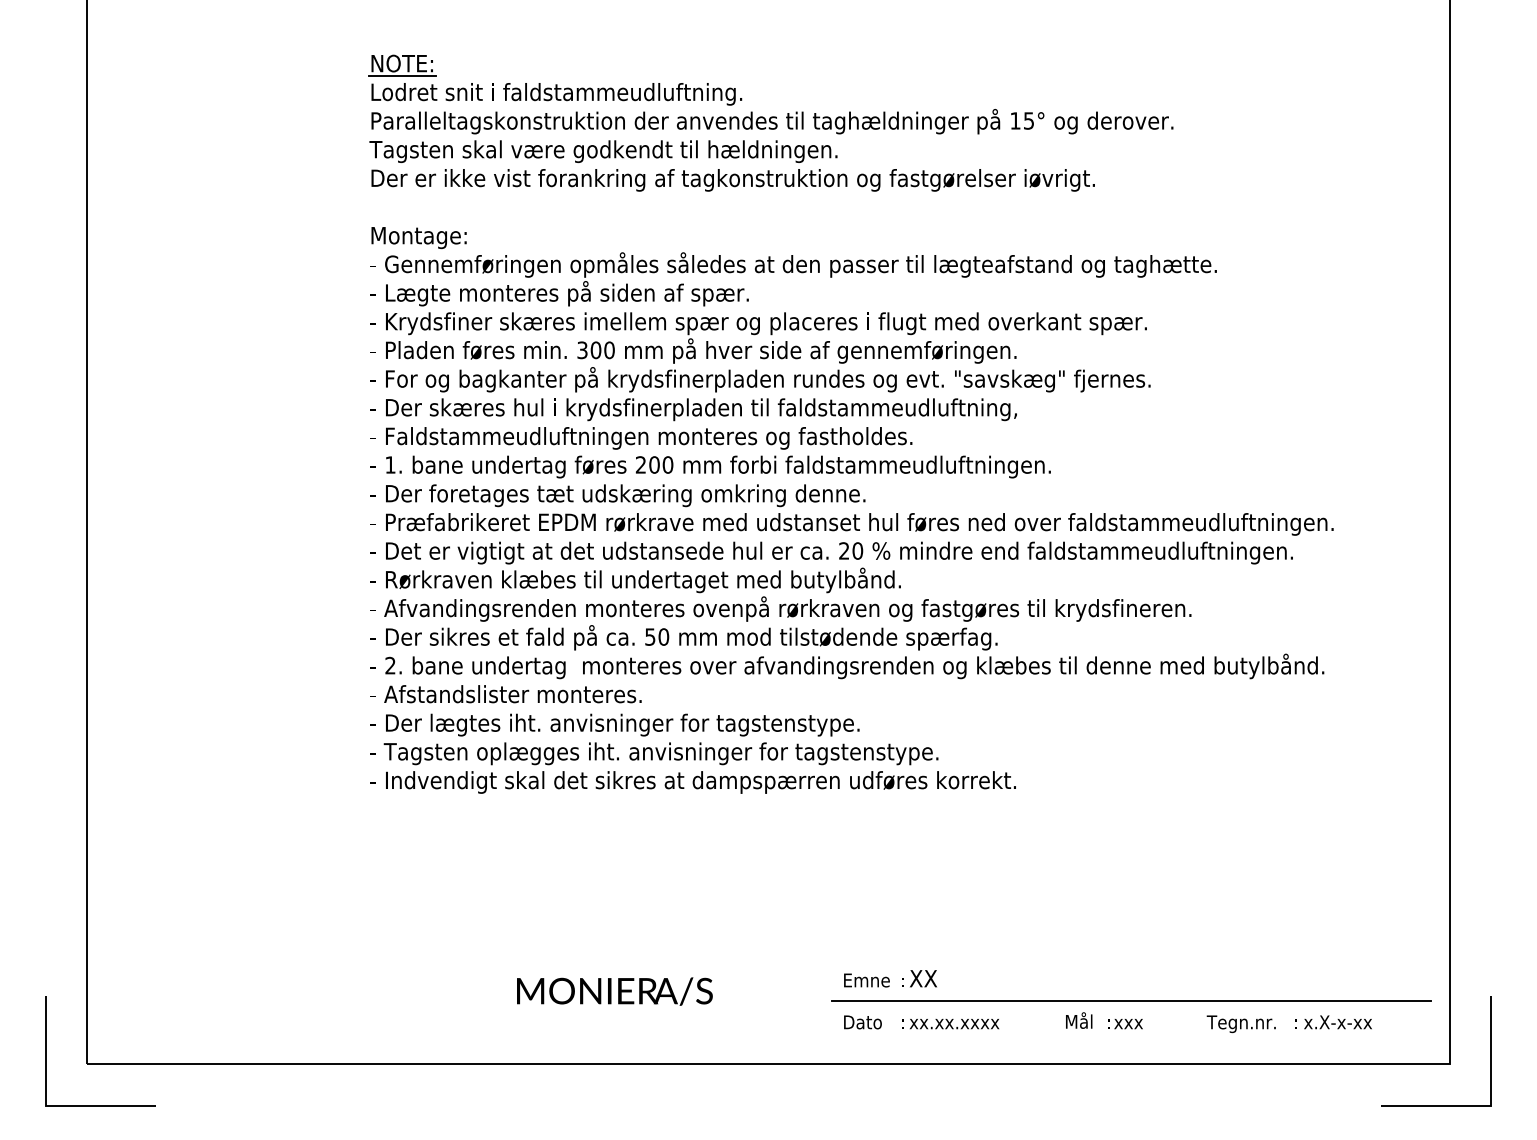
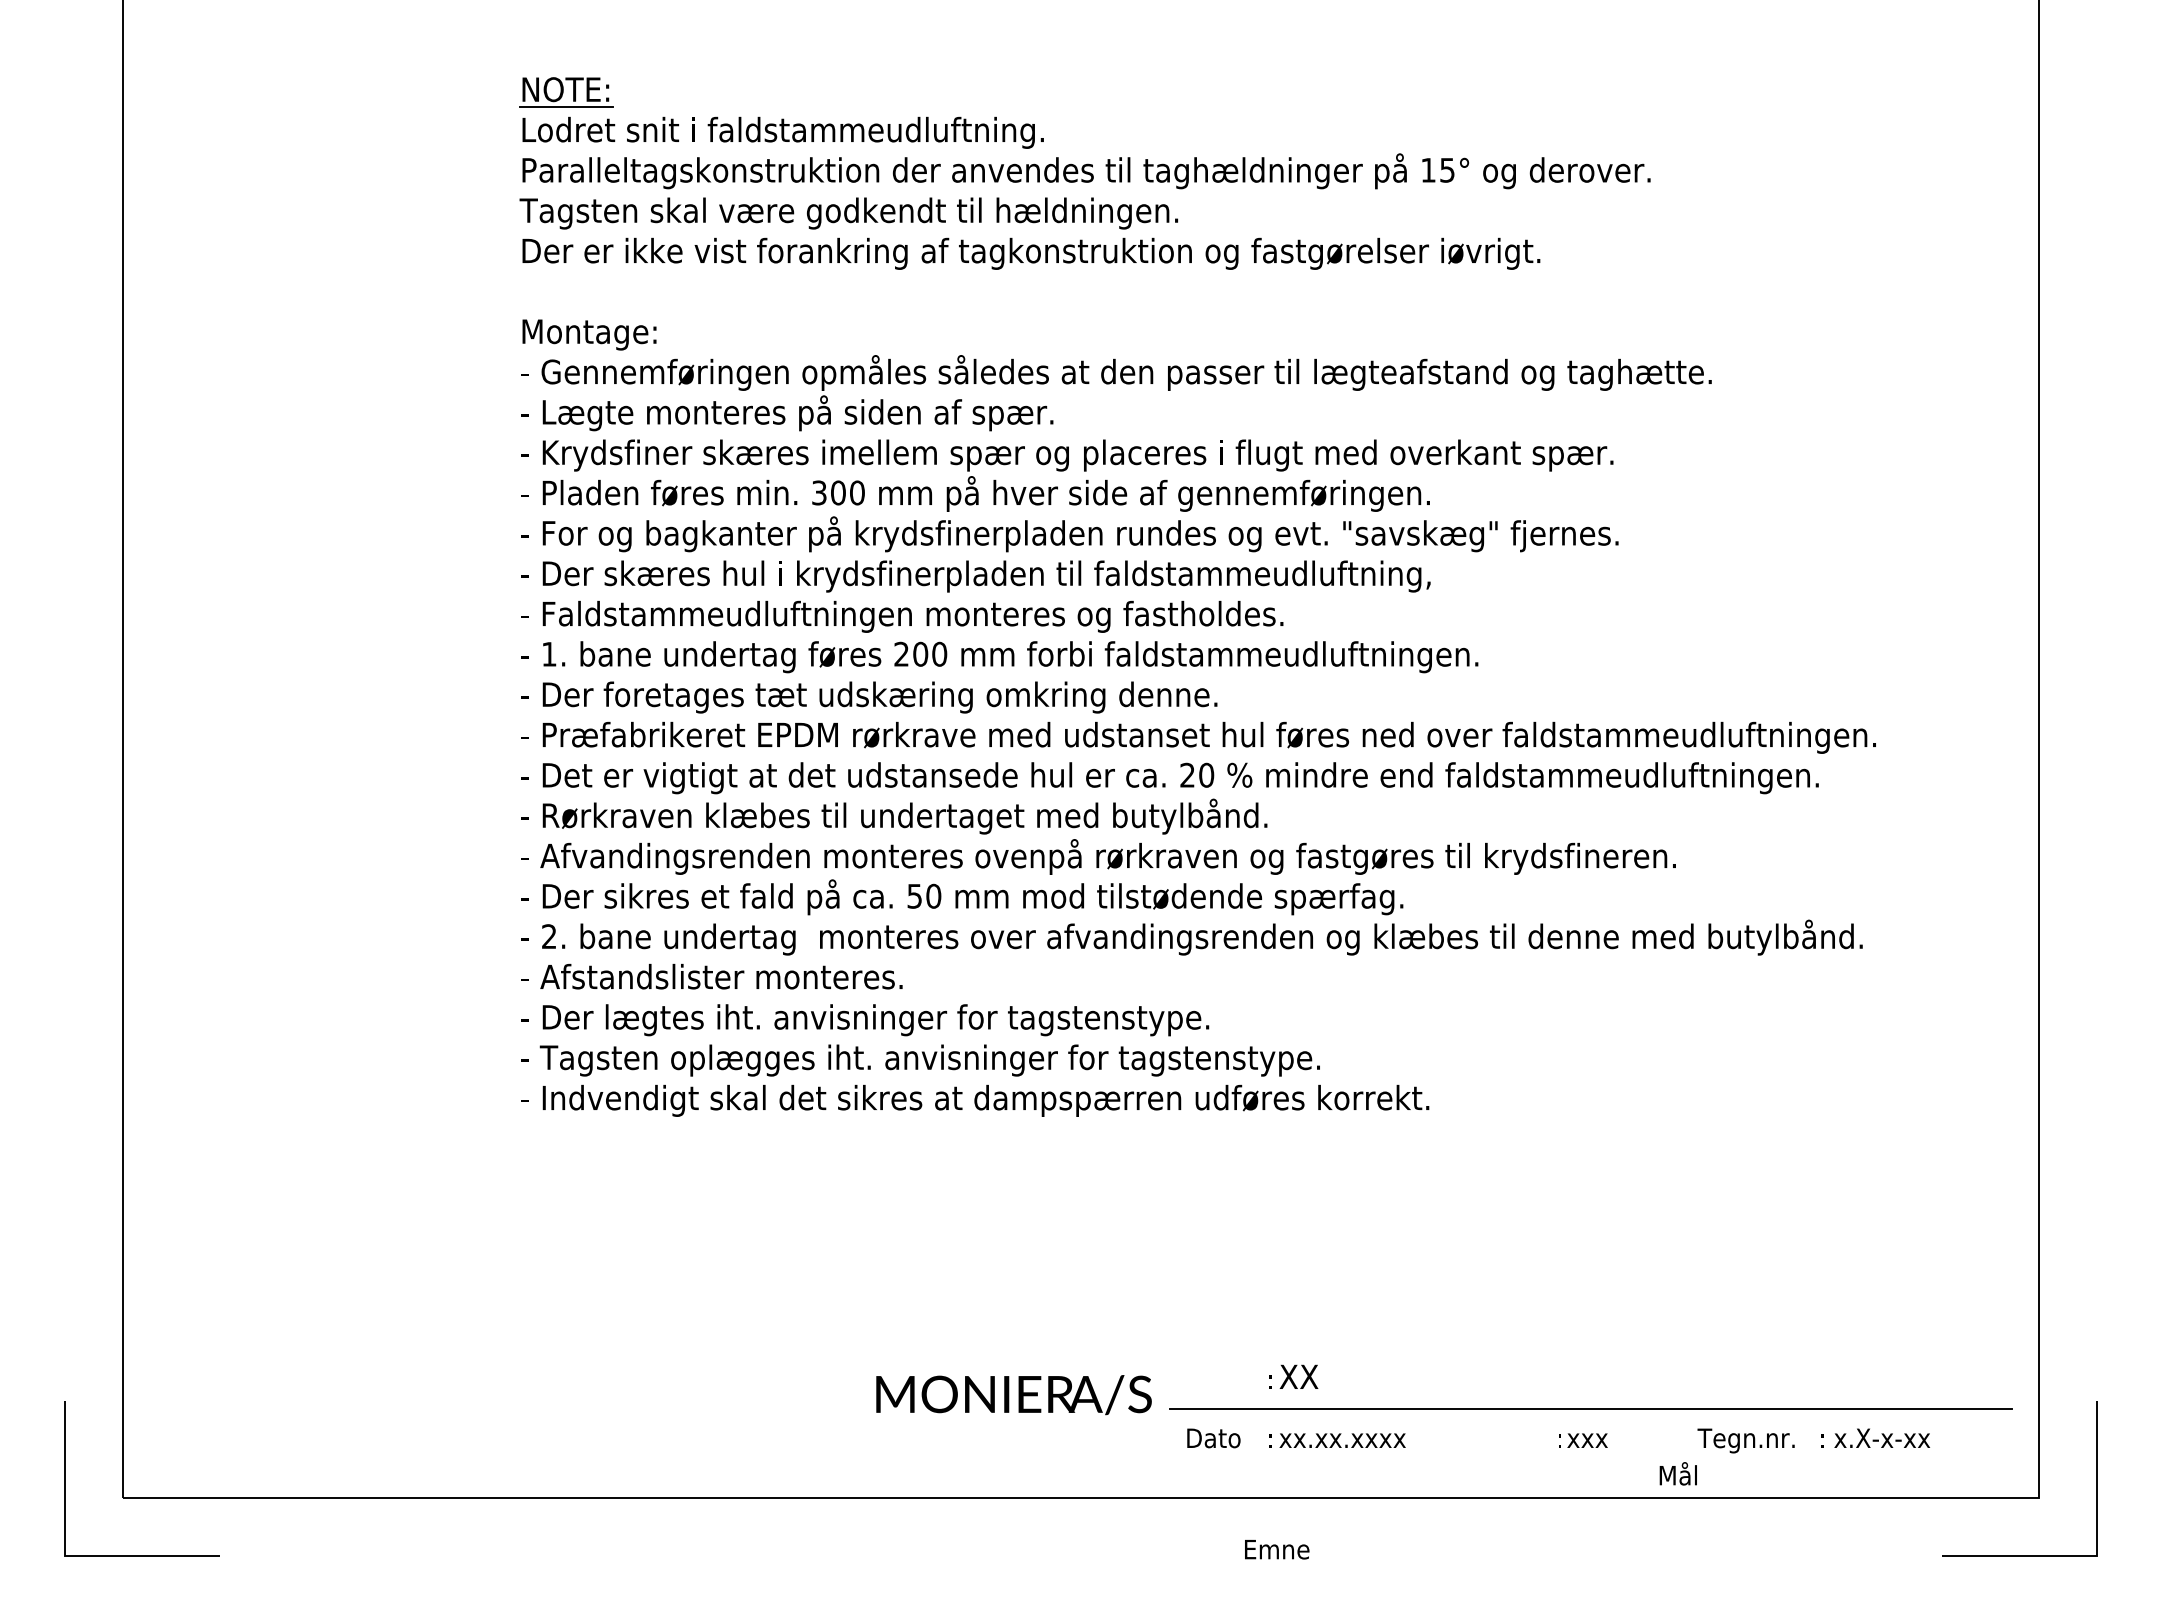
text: (866, 980) -> (1276, 1549), moved
text: (614, 991) -> (1013, 1394), moved
text: (1079, 1020) -> (1678, 1473), moved

